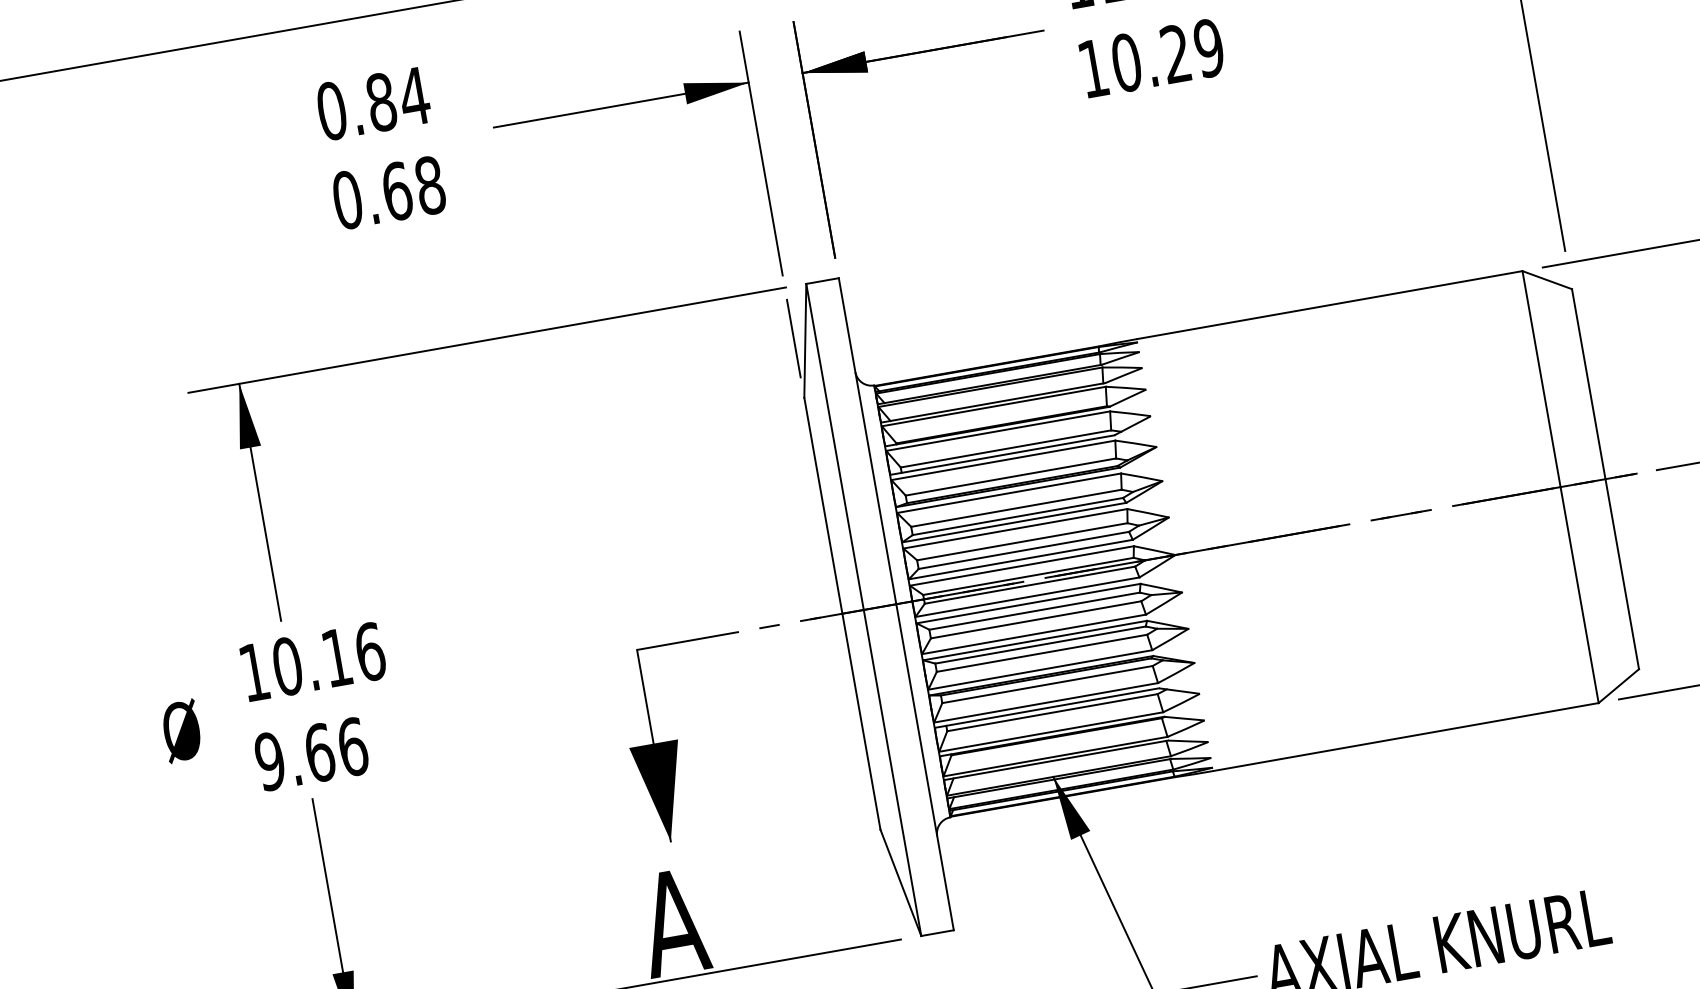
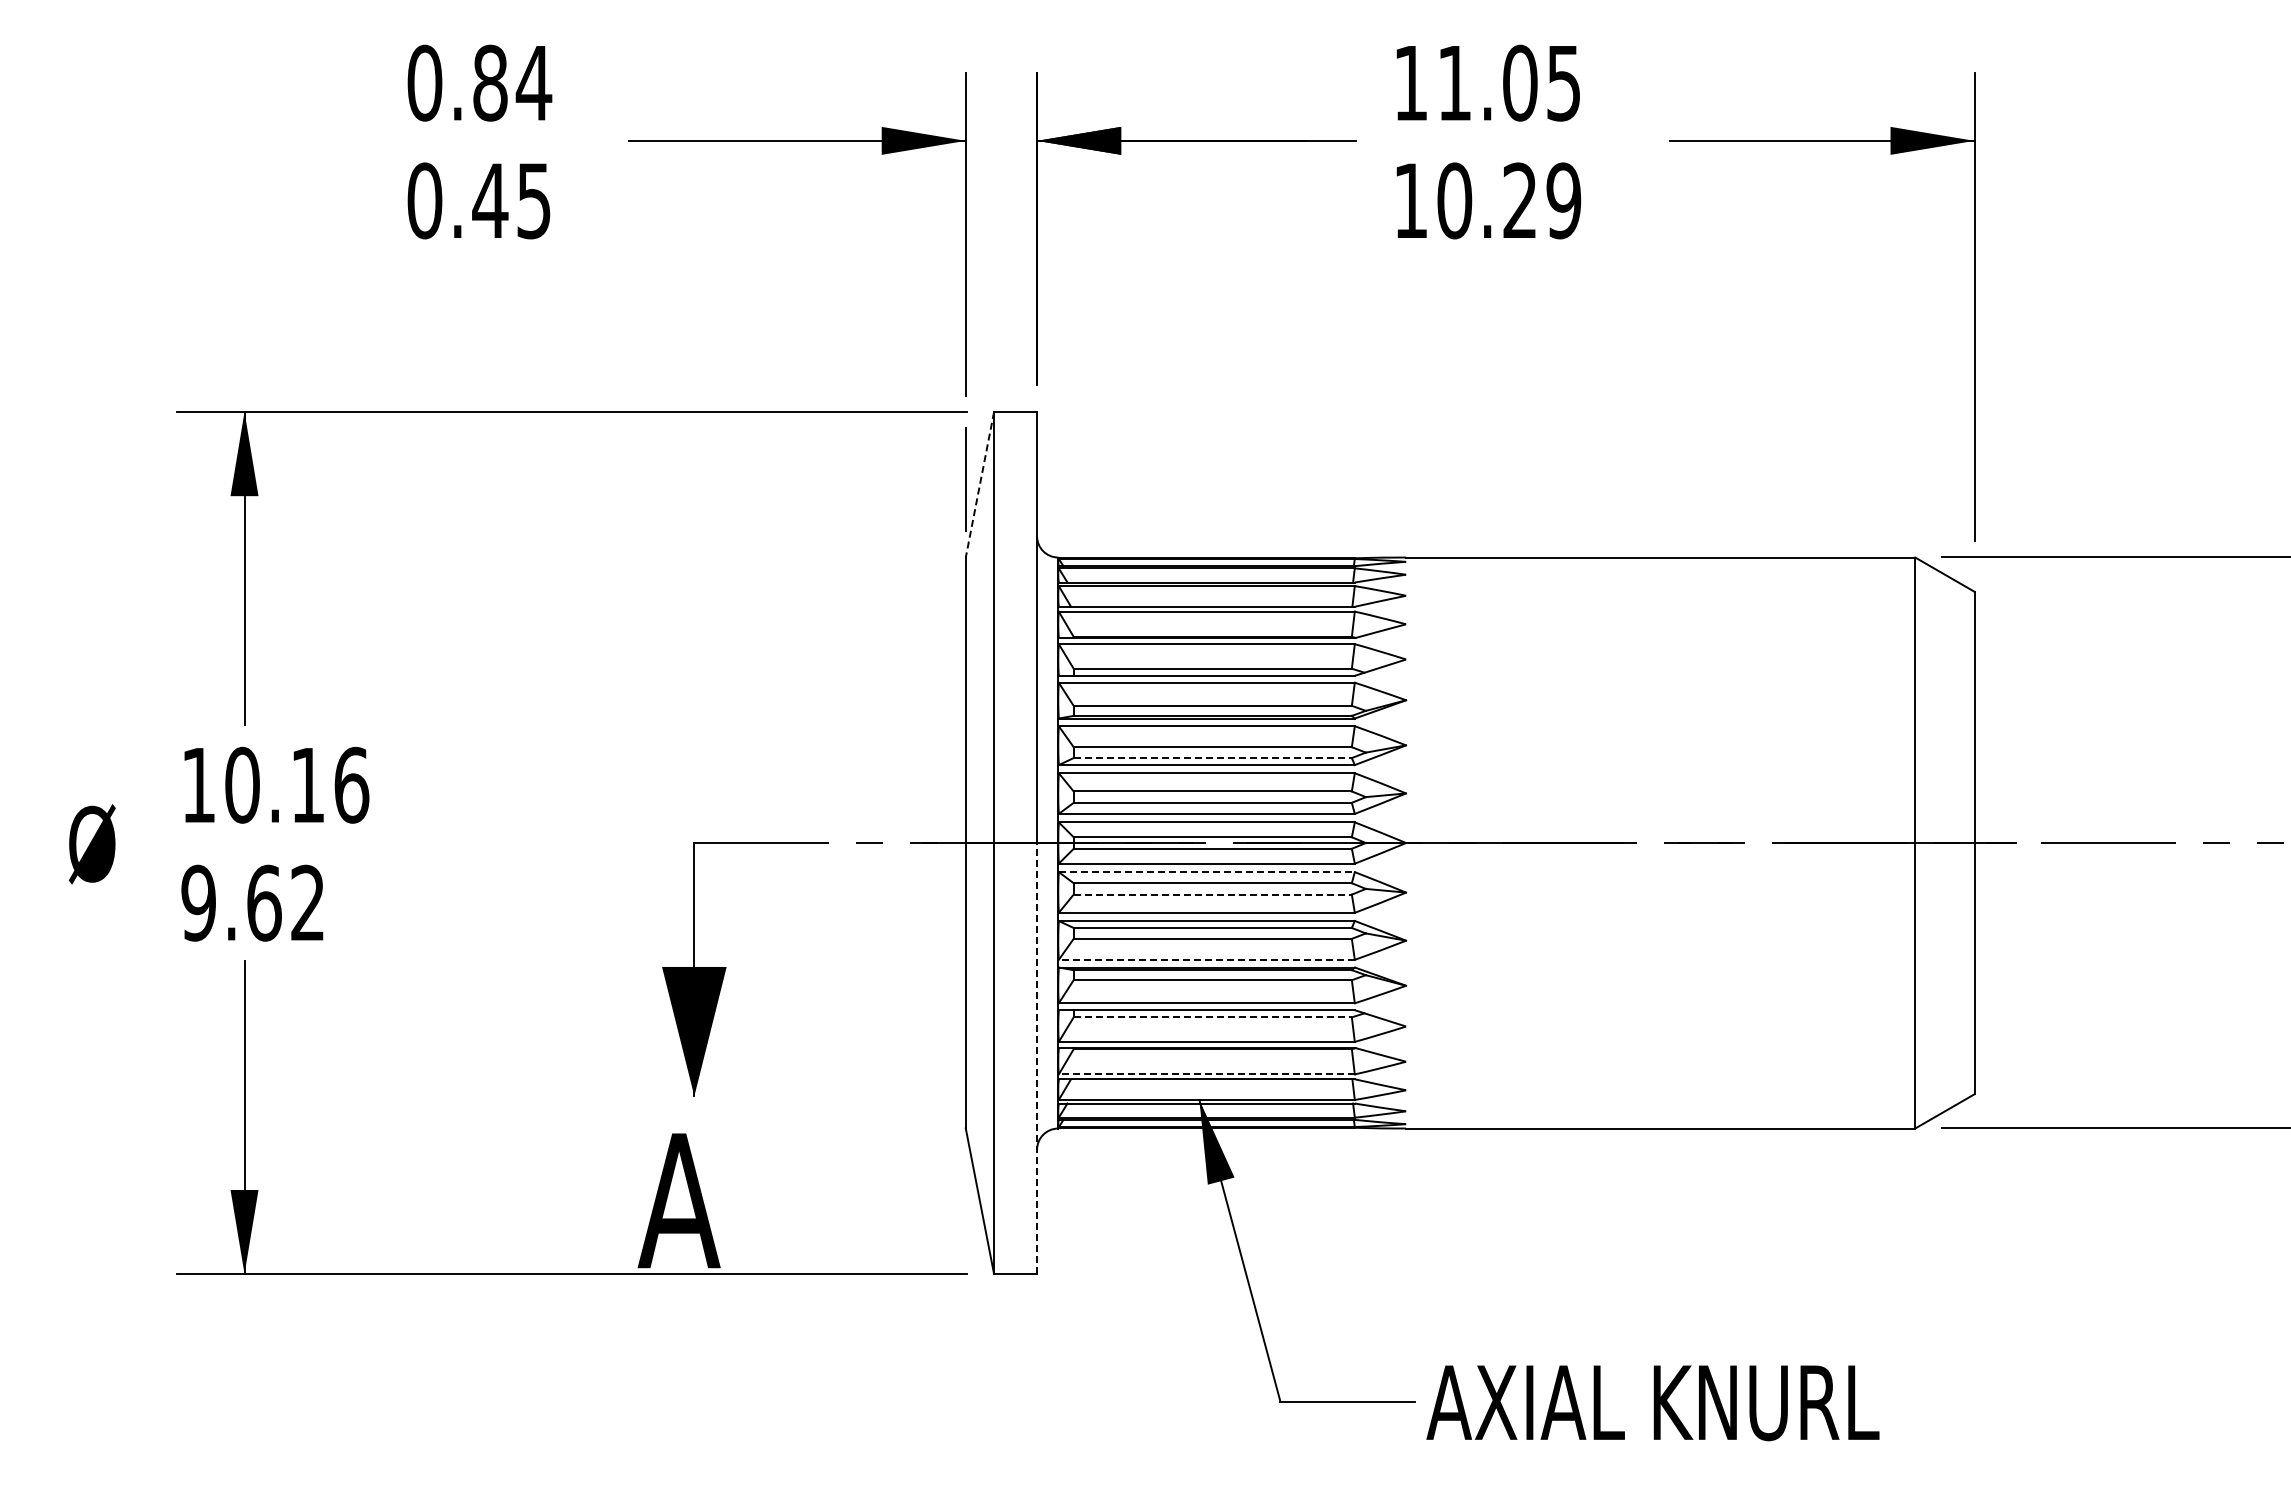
text: (413, 188) -> (511, 200), 0.68 -> 0.45
line: (805, 341) -> (979, 485), solid -> dashed
line: (1018, 516) -> (1213, 758), solid -> dashed
line: (1029, 603) -> (1207, 872), solid -> dashed
line: (1036, 619) -> (1213, 894), solid -> dashed
line: (1040, 669) -> (1206, 959), solid -> dashed
line: (1053, 712) -> (1213, 1017), solid -> dashed
text: (353, 746) -> (308, 902), 9.66 -> 9.62
line: (1055, 756) -> (1206, 1074), solid -> dashed
line: (925, 767) -> (1037, 1058), solid -> dashed

